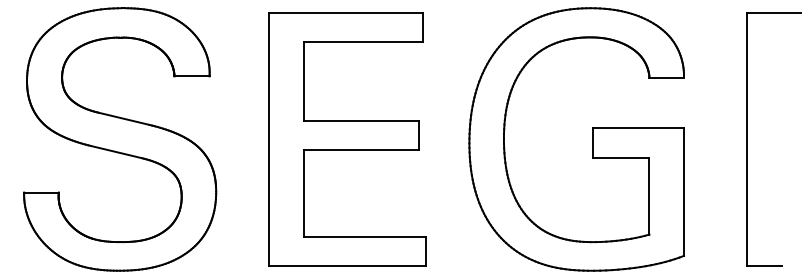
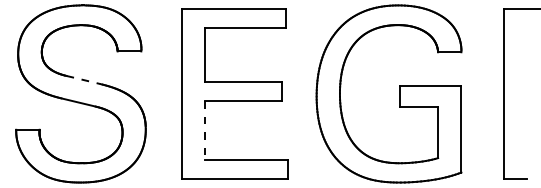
line: (123, 119) -> (83, 80), solid -> dashed
line: (303, 195) -> (204, 131), solid -> dashed

